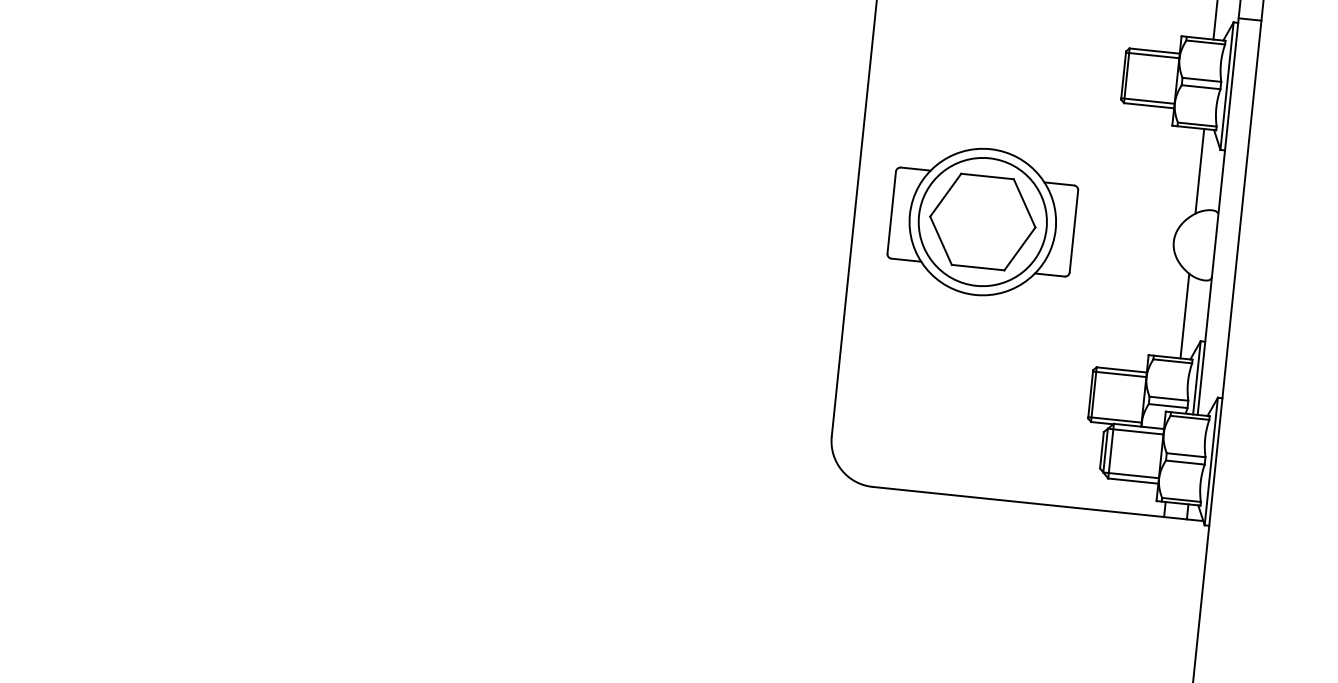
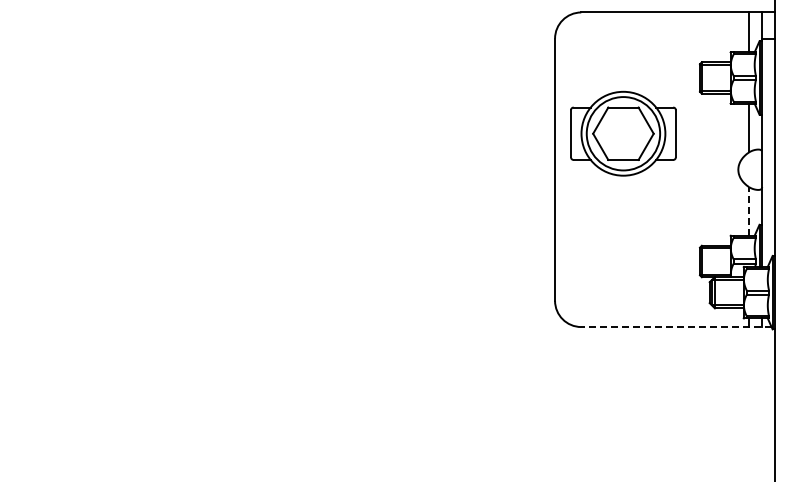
part: (982, 221) -> (623, 133), moved
line: (1185, 314) -> (749, 210), solid -> dashed
line: (1036, 504) -> (675, 327), solid -> dashed

